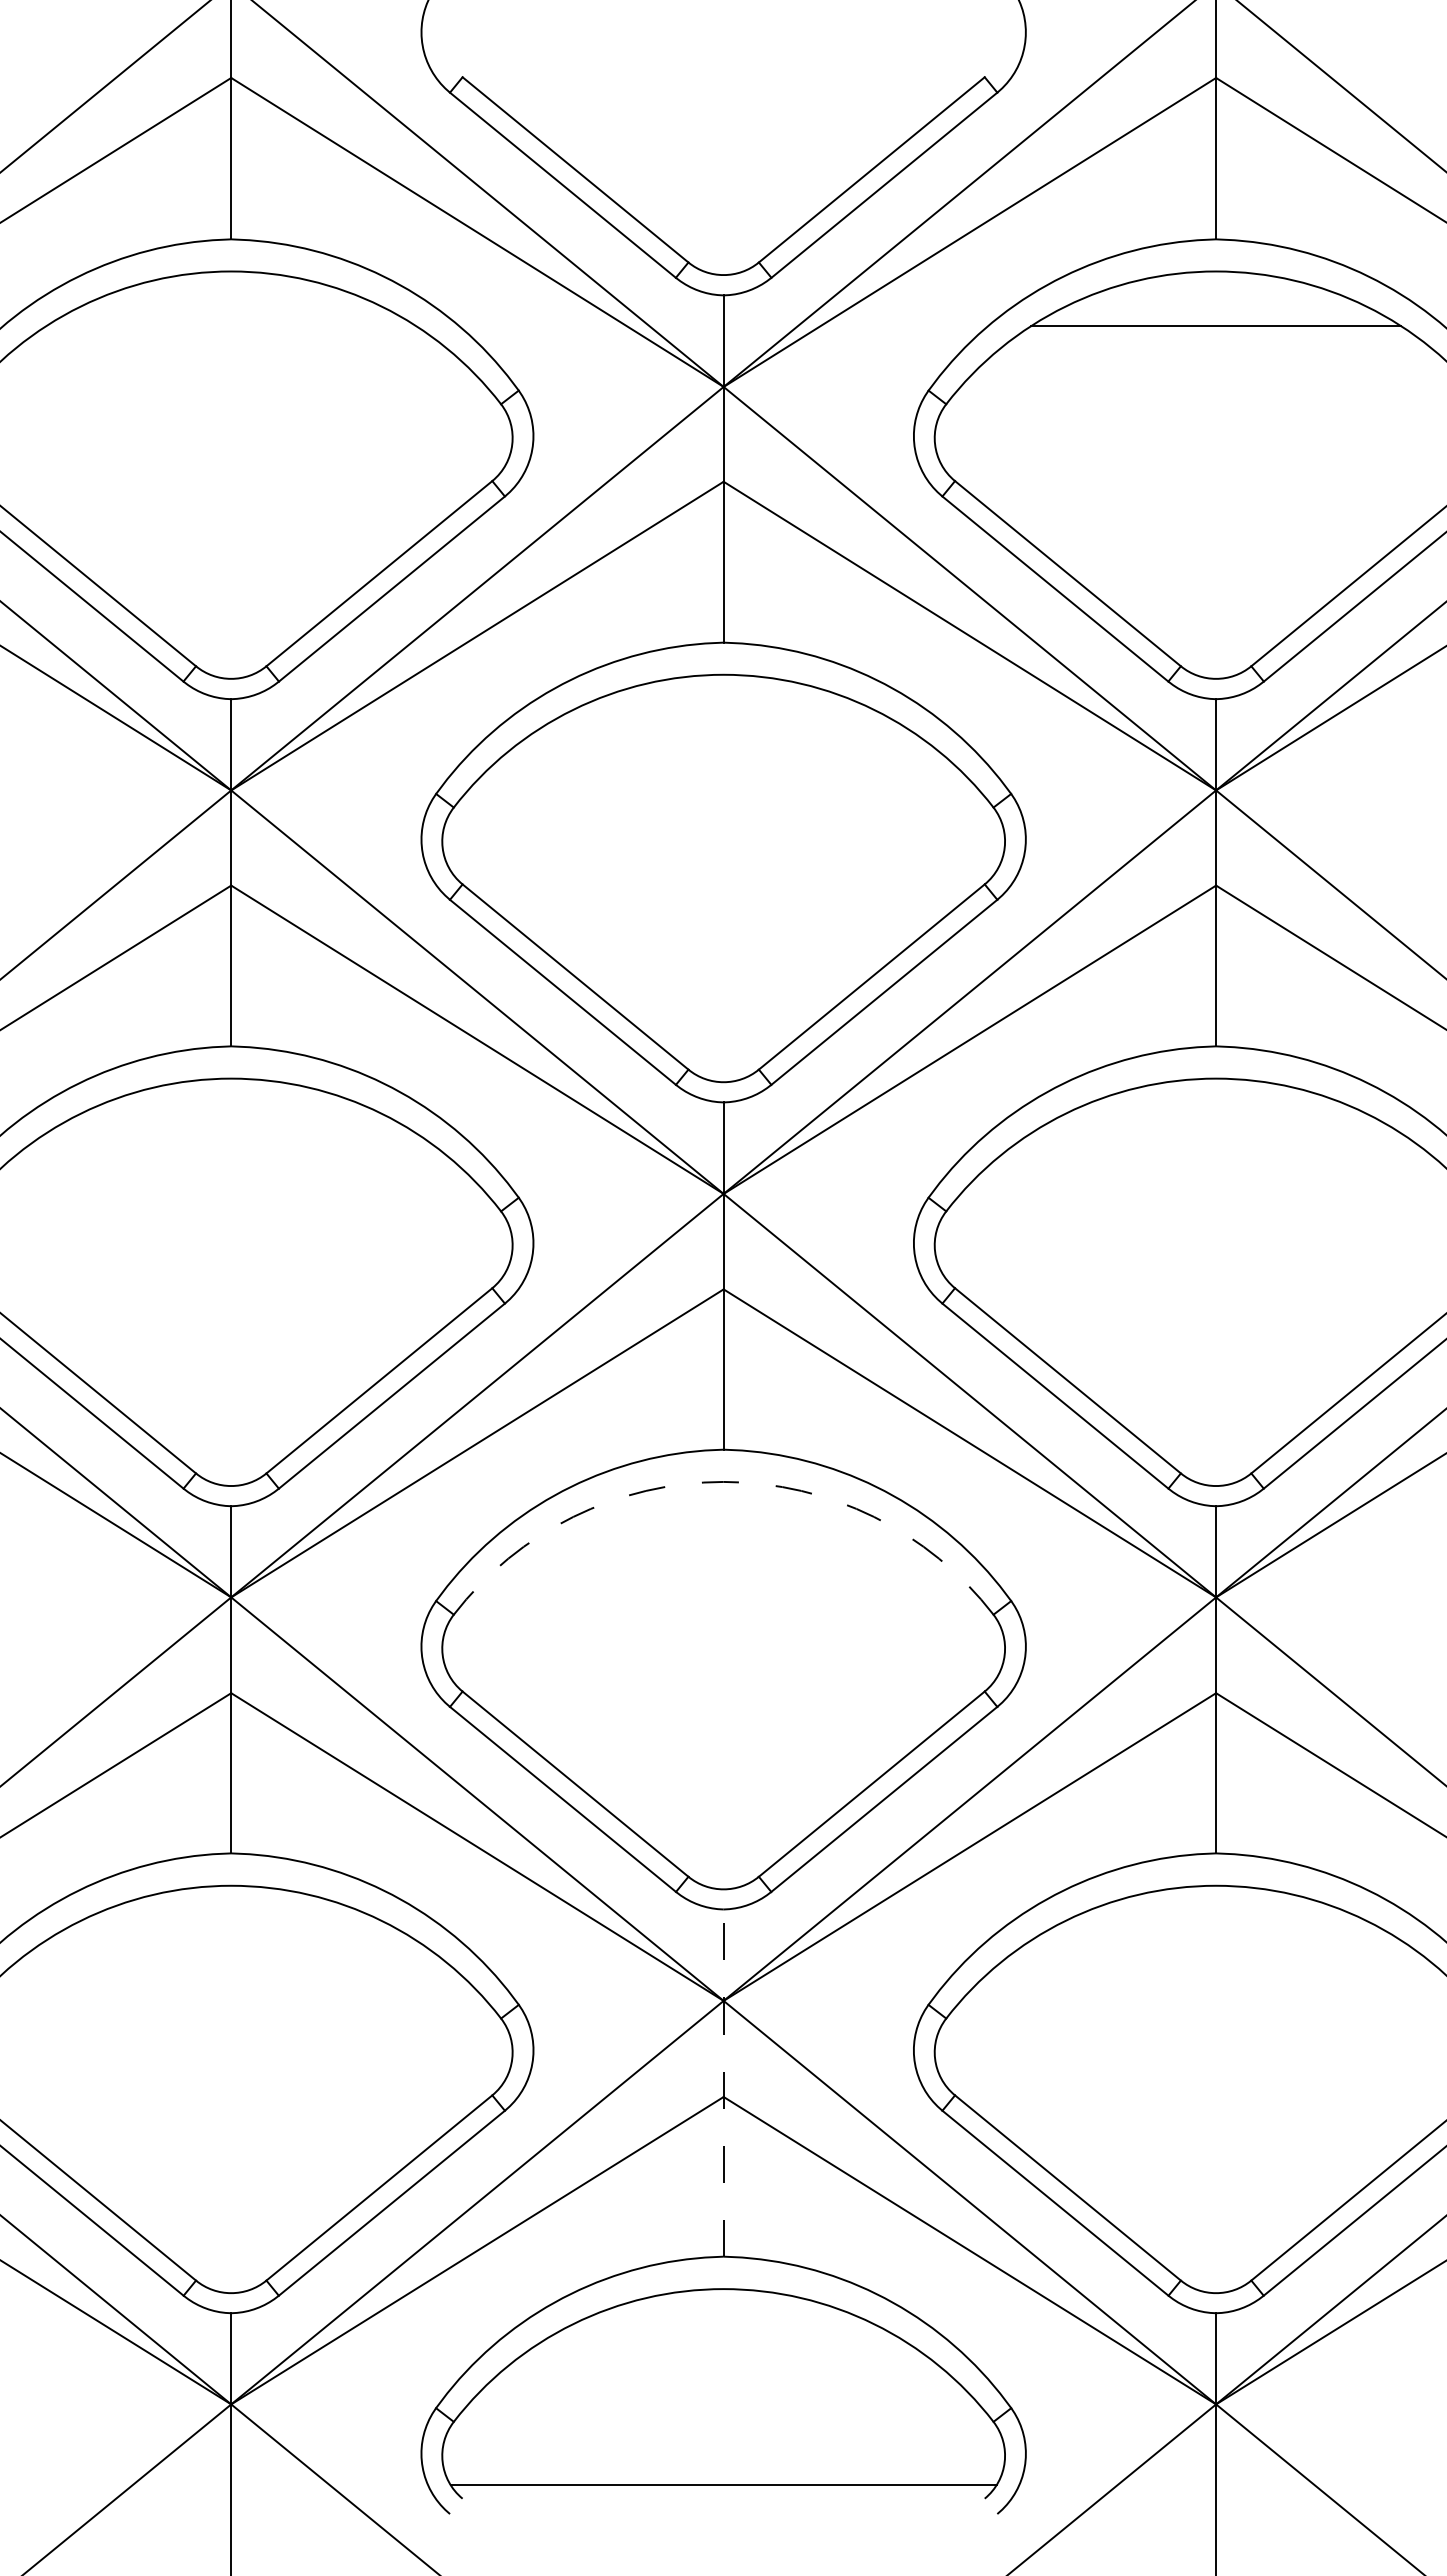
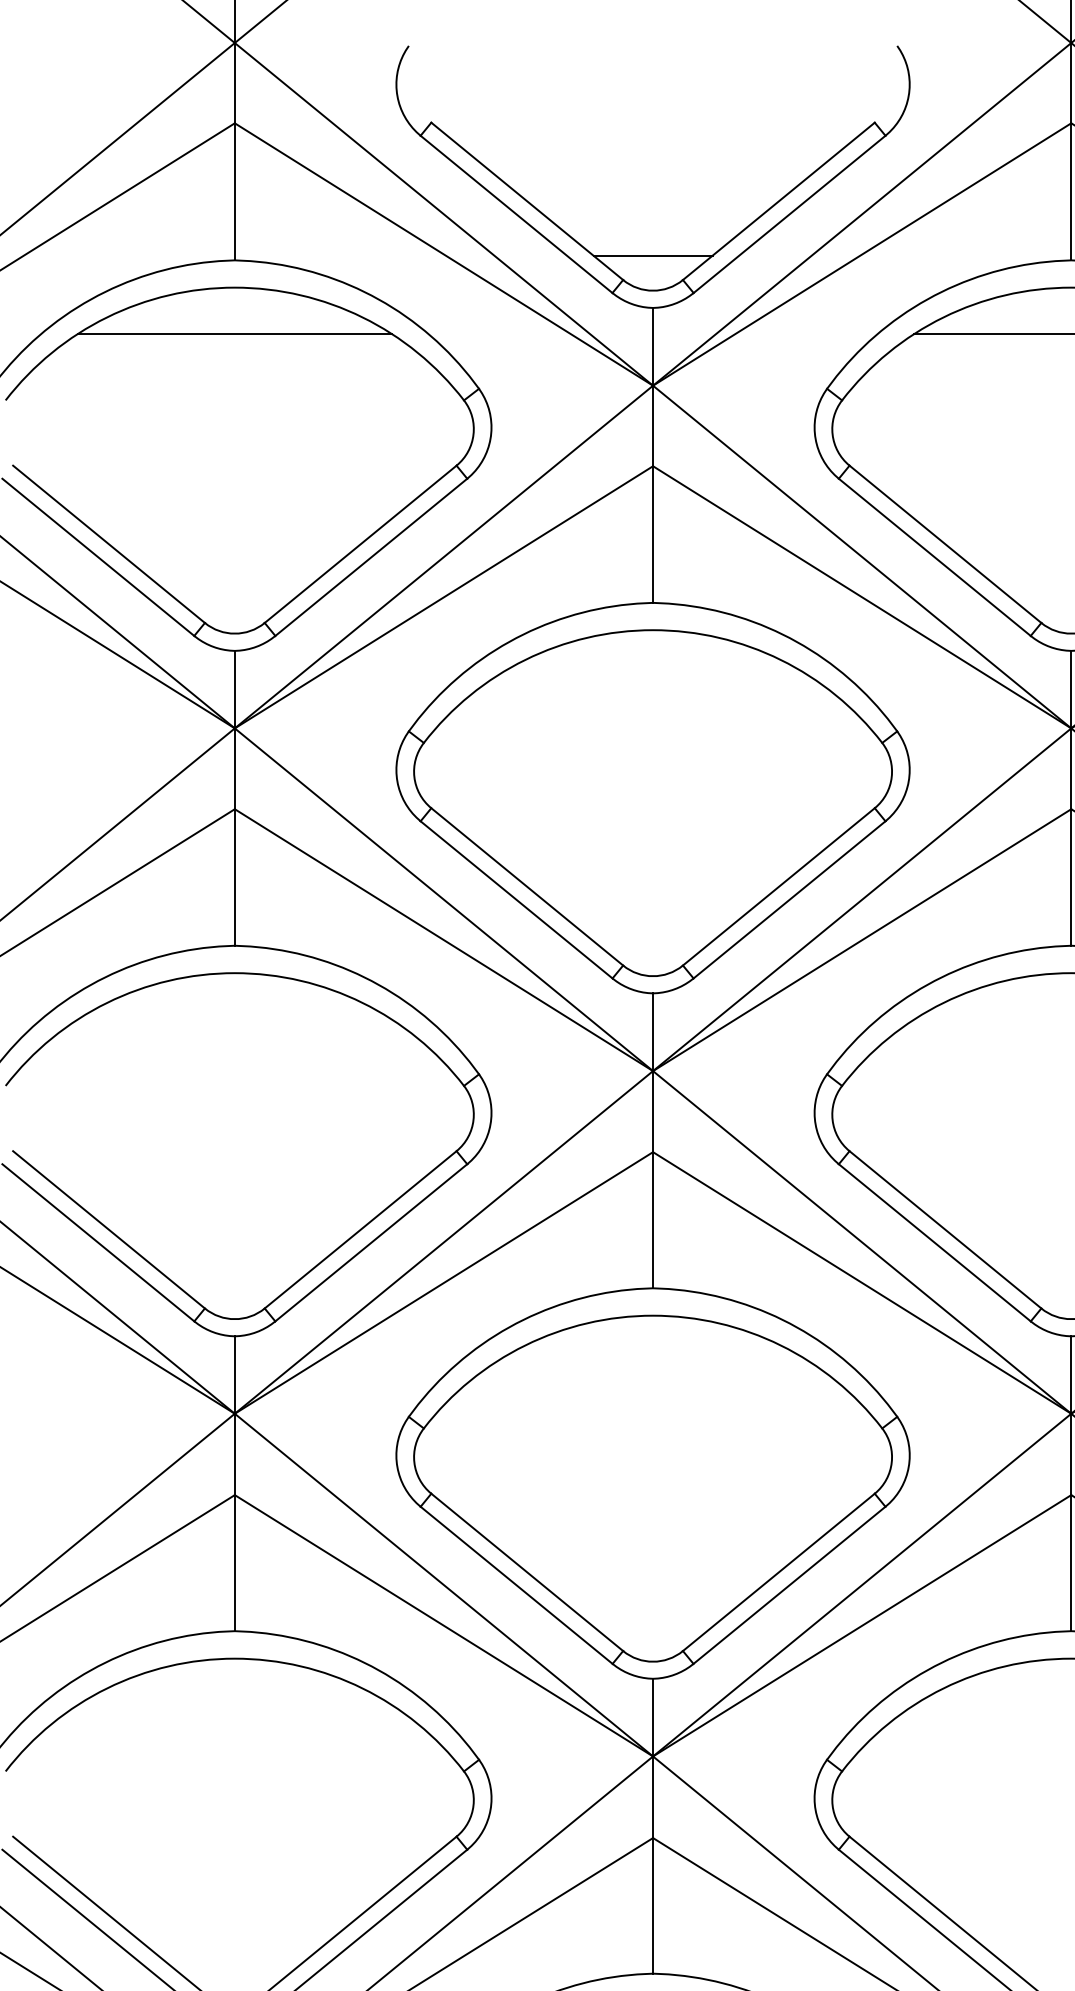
line: (723, 233) -> (652, 255), added
line: (231, 326) -> (235, 334), added
arc: (723, 1481) -> (652, 1315), dashed -> solid
line: (723, 2083) -> (652, 1826), dashed -> solid

